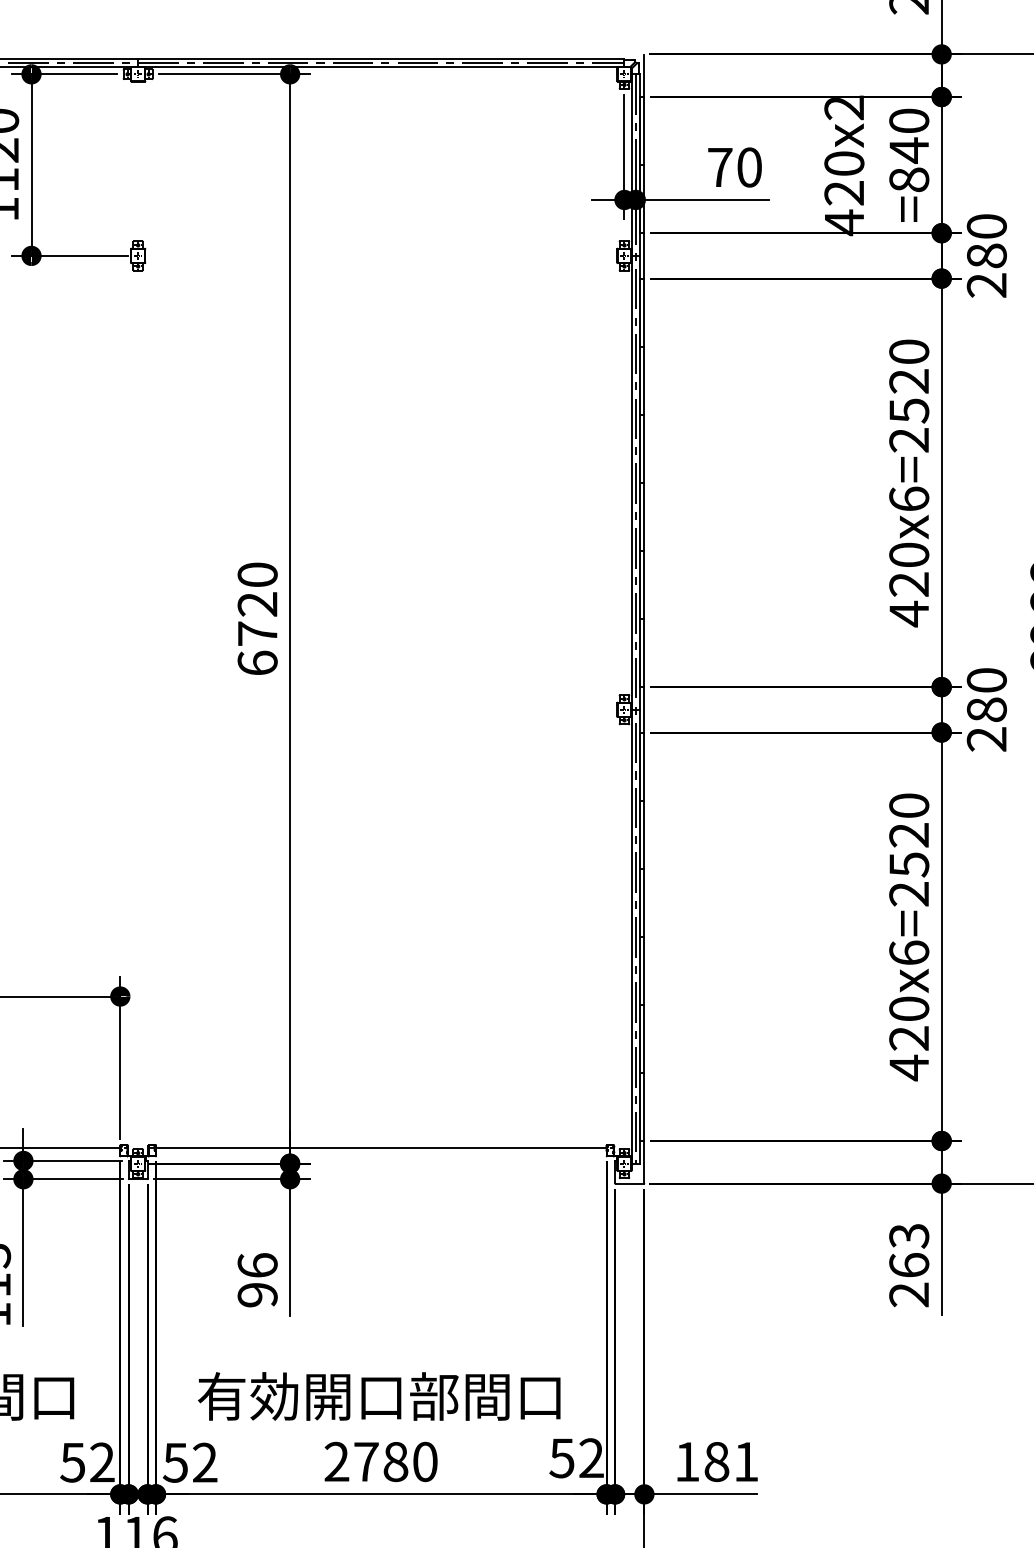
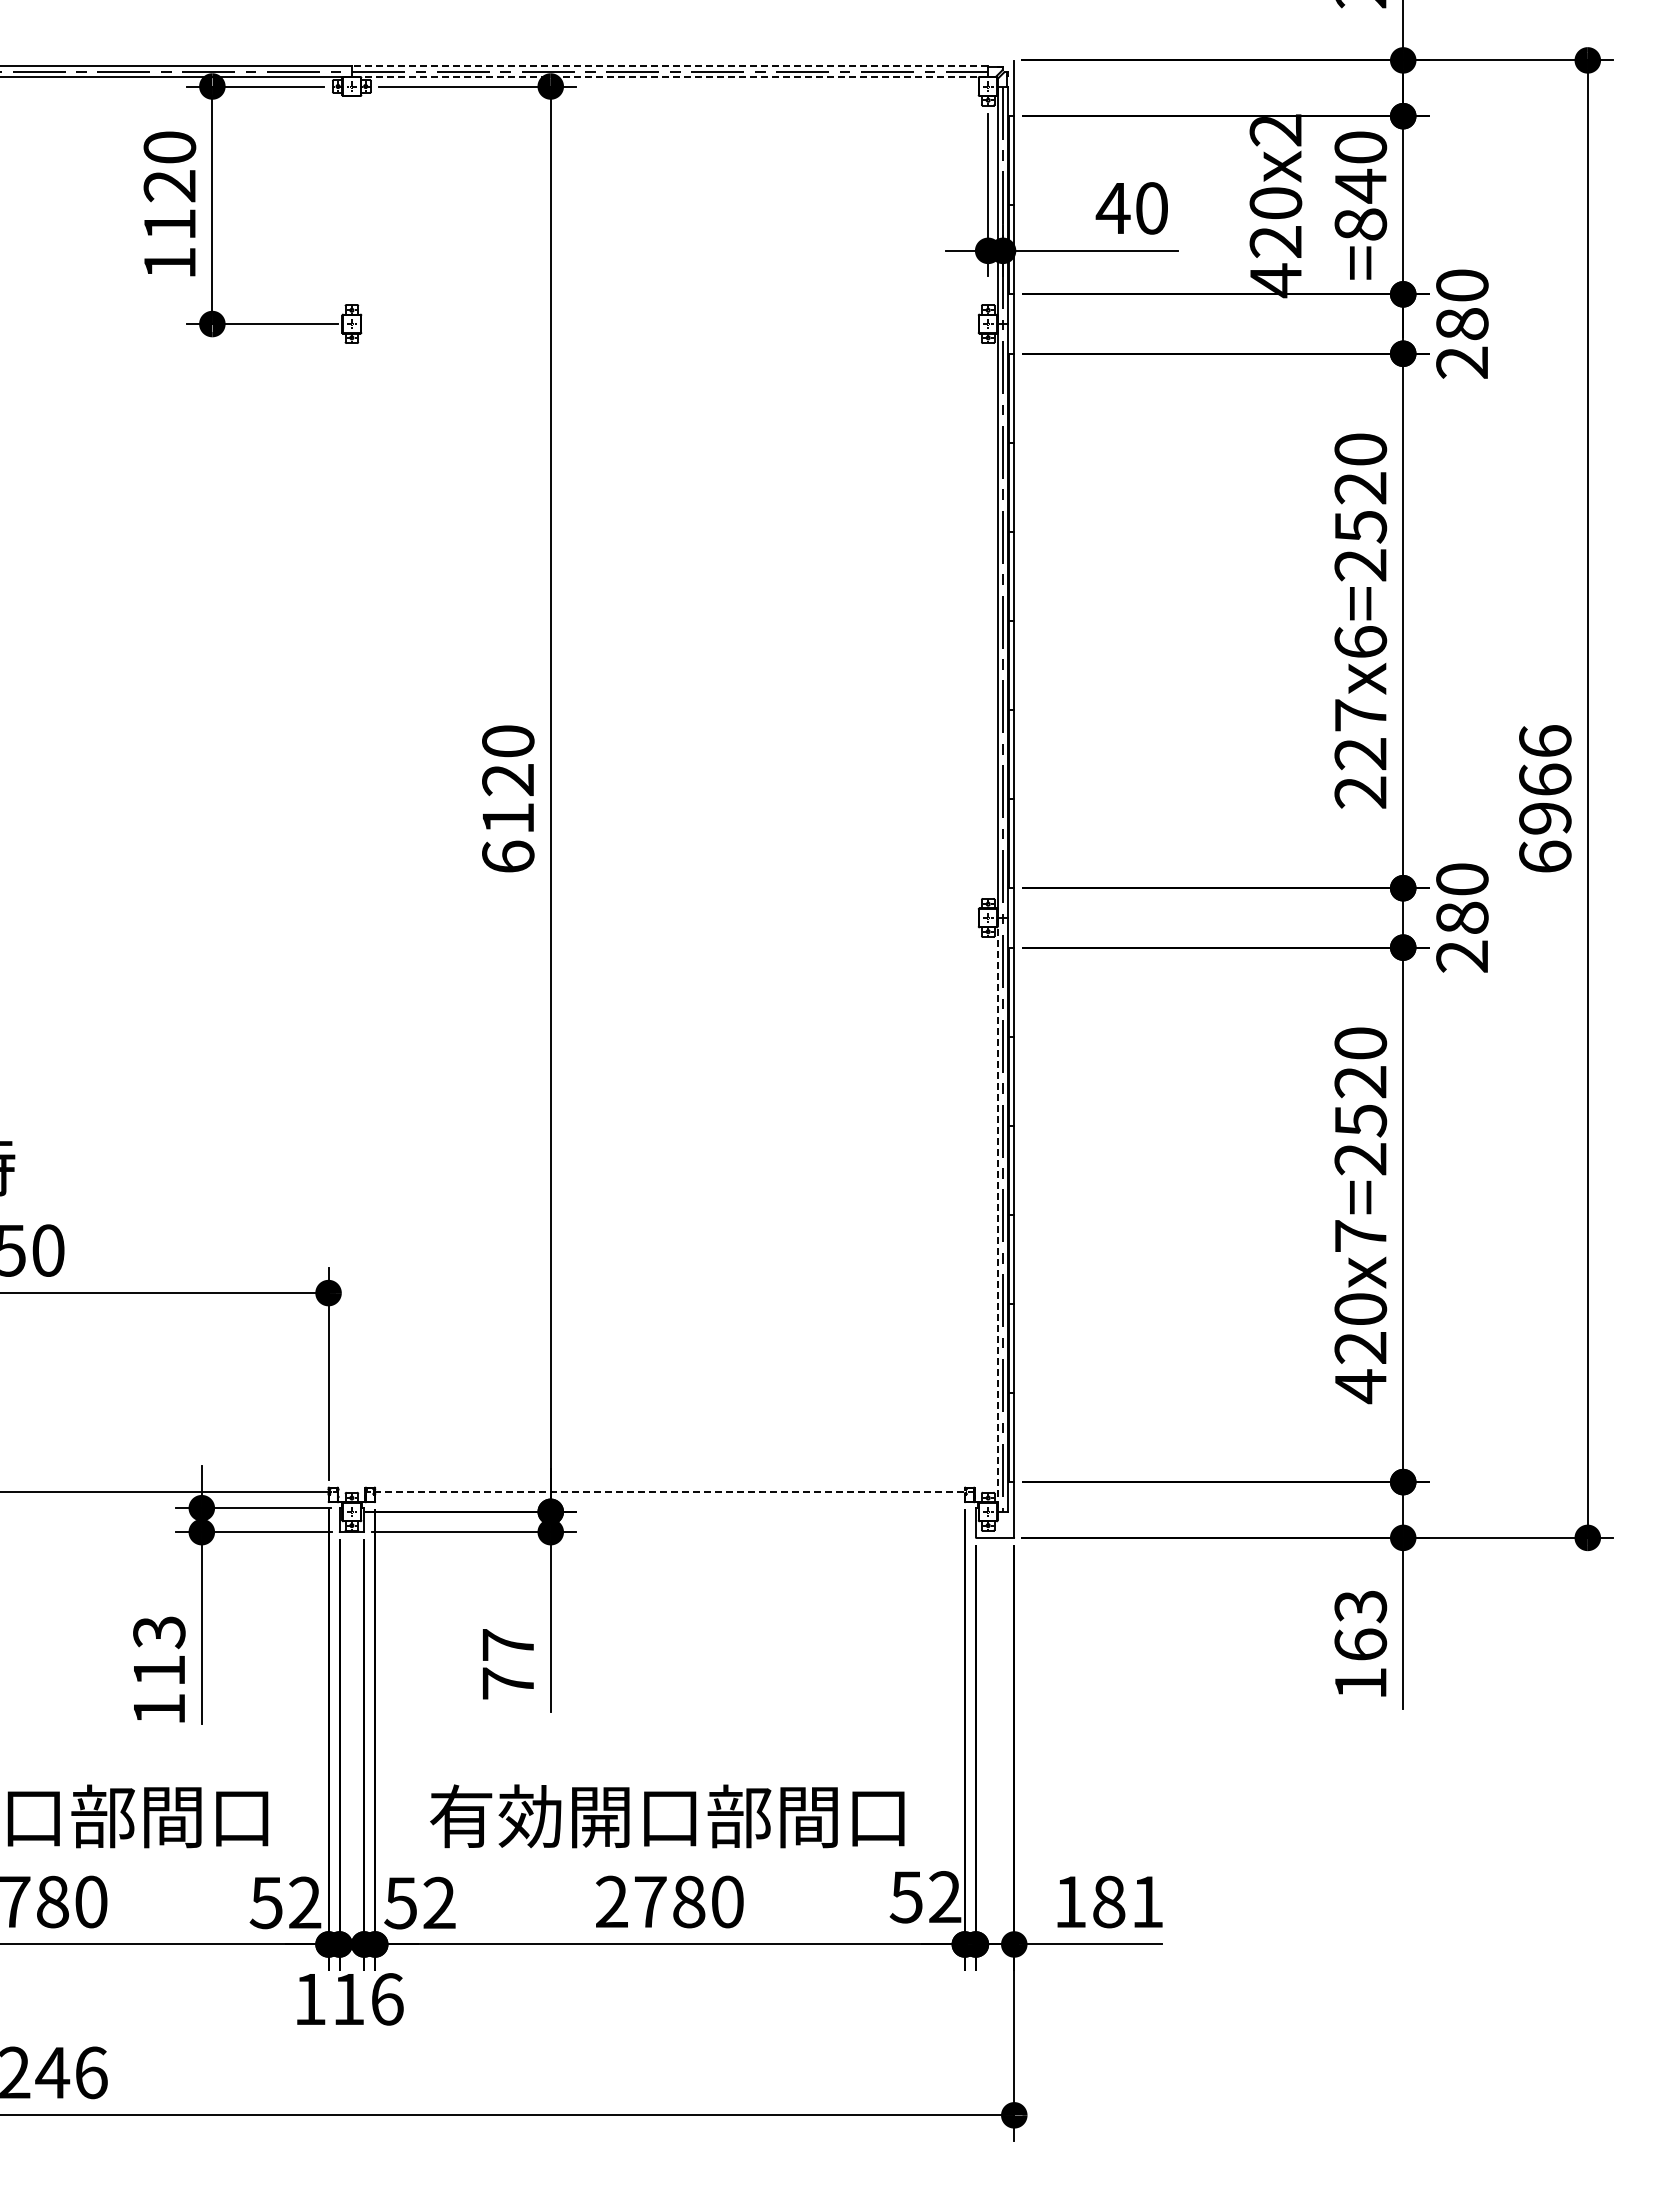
line: (380, 59) -> (669, 66), solid -> dashed
line: (380, 66) -> (669, 76), solid -> dashed
text: (719, 167) -> (1112, 208), 70 -> 40
text: (909, 584) -> (1360, 754), 420x6=2520 -> 227x6=2520
text: (257, 633) -> (507, 818), 6720 -> 6120
line: (631, 936) -> (997, 1214), solid -> dashed
text: (909, 952) -> (1360, 1235), 420x6=2520 -> 420x7=2520
line: (381, 1148) -> (670, 1491), solid -> dashed
text: (257, 1279) -> (508, 1663), 96 -> 77
text: (909, 1294) -> (1360, 1683), 263 -> 163

